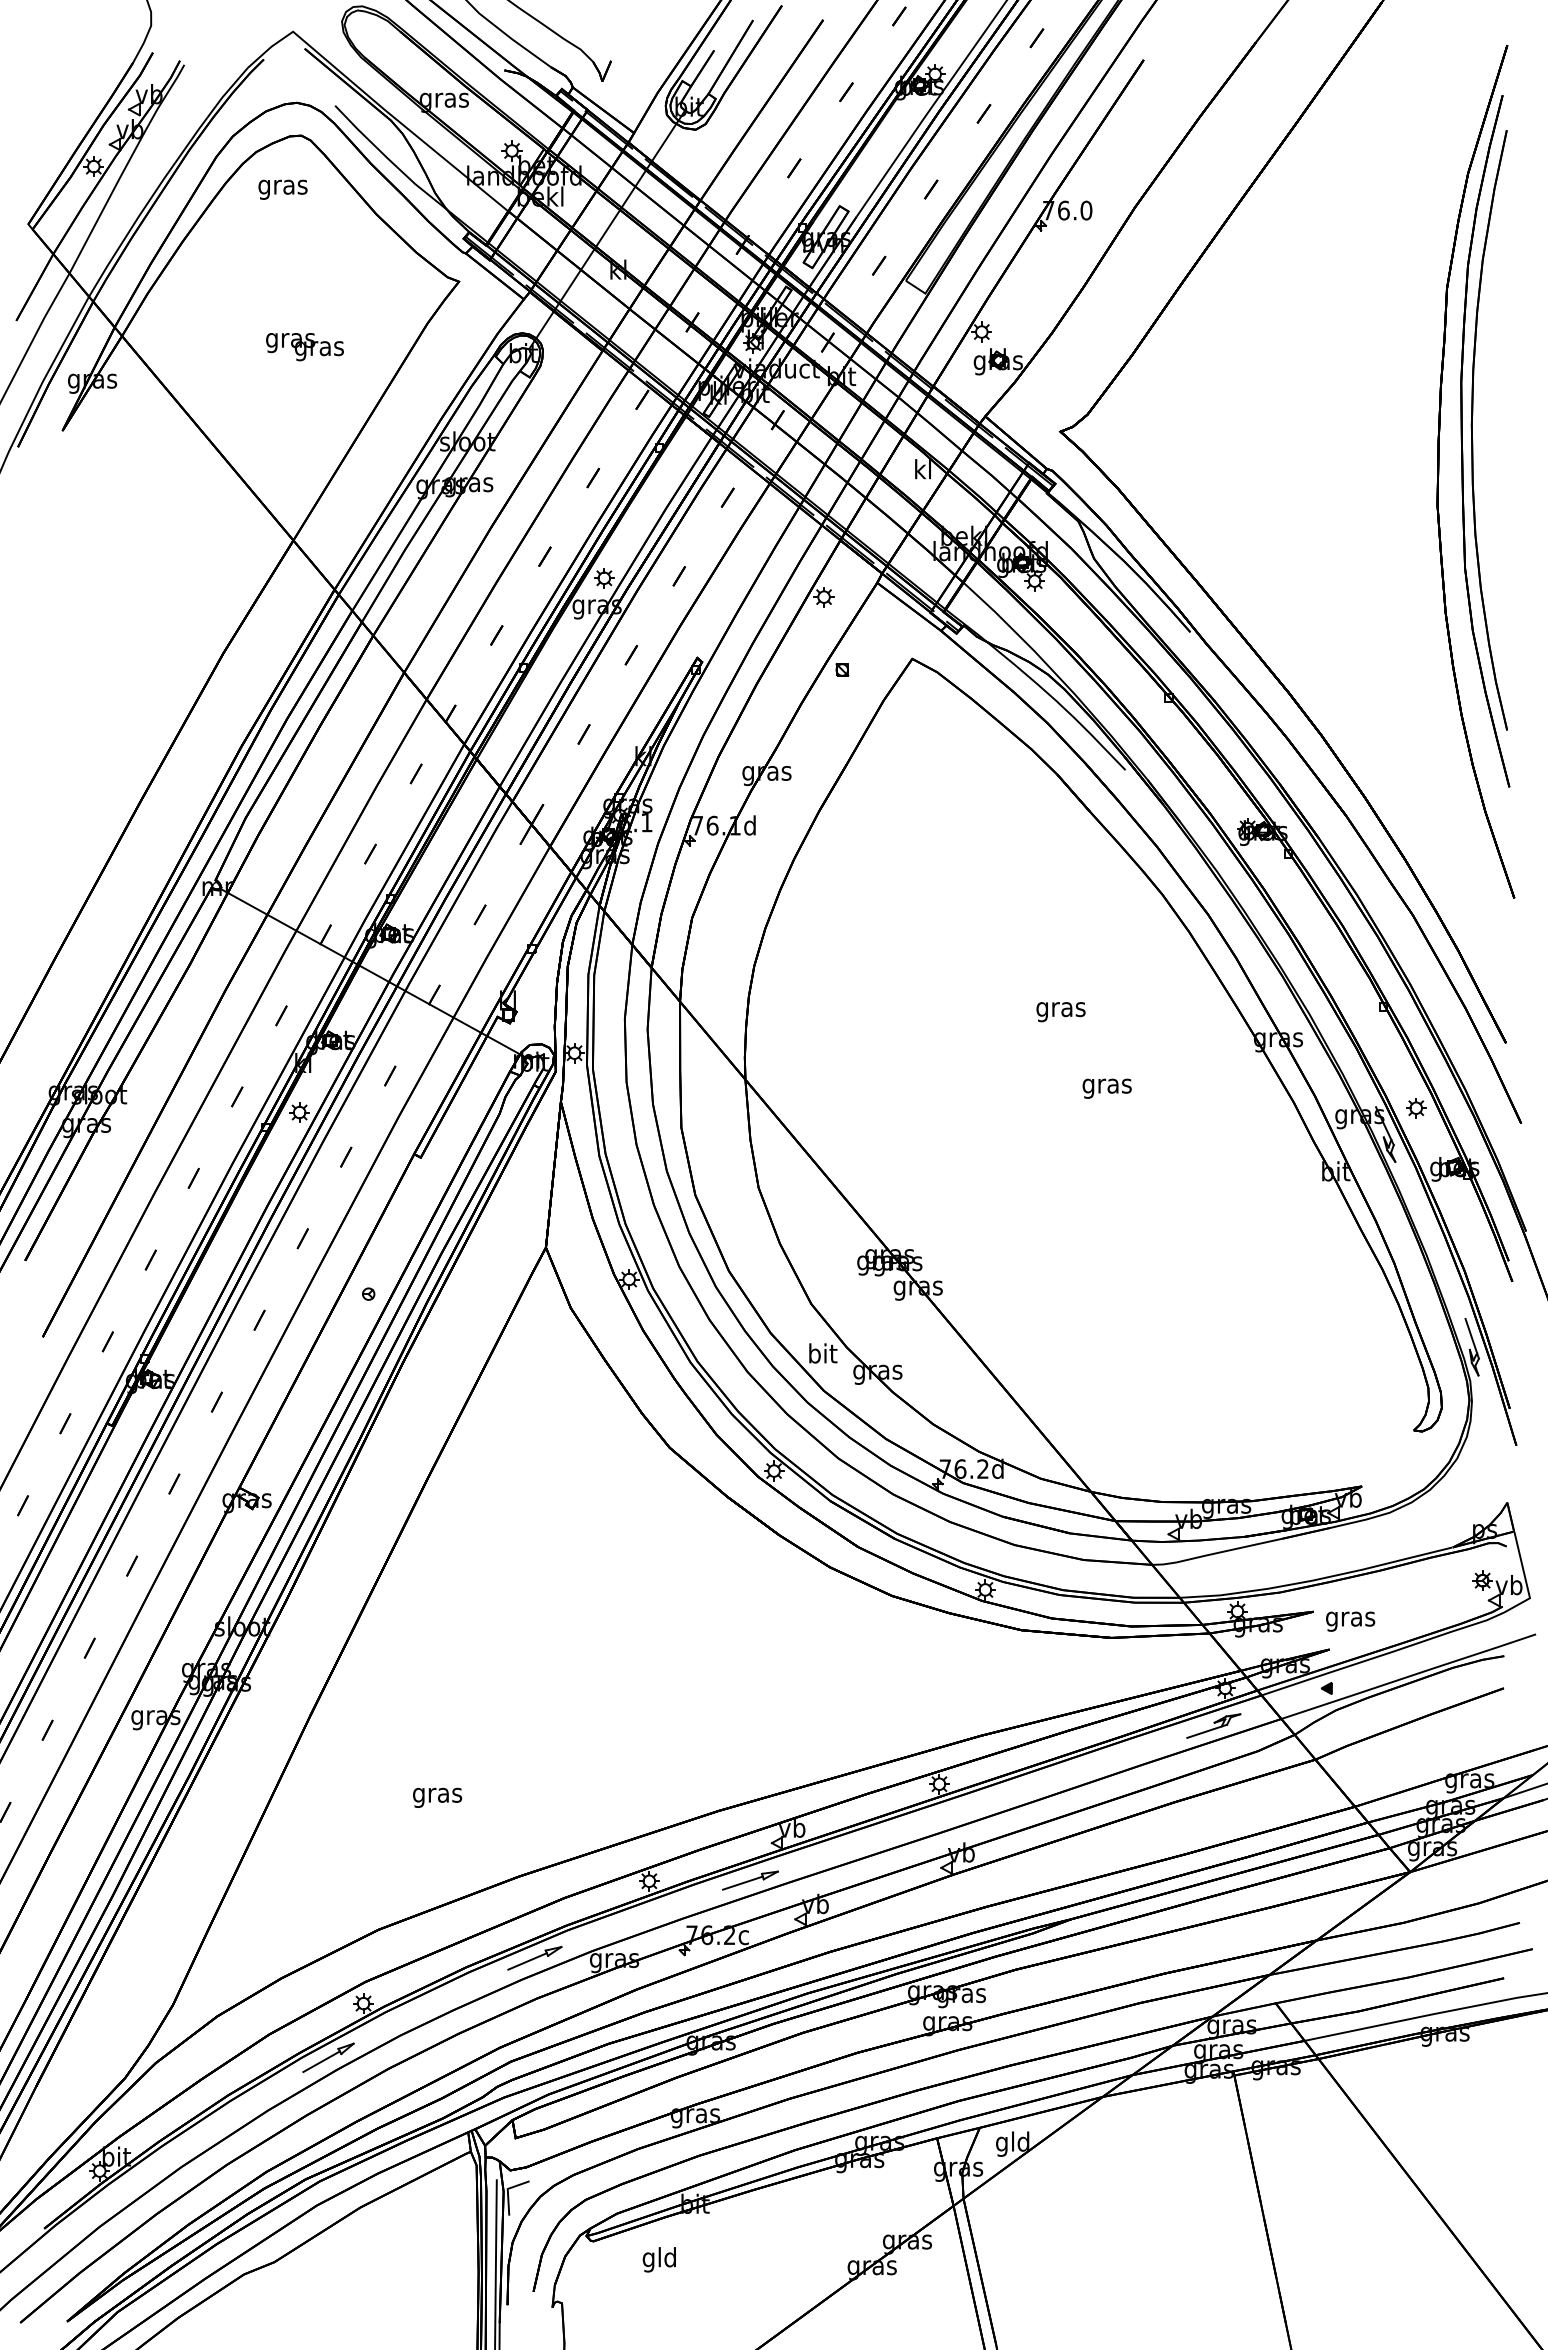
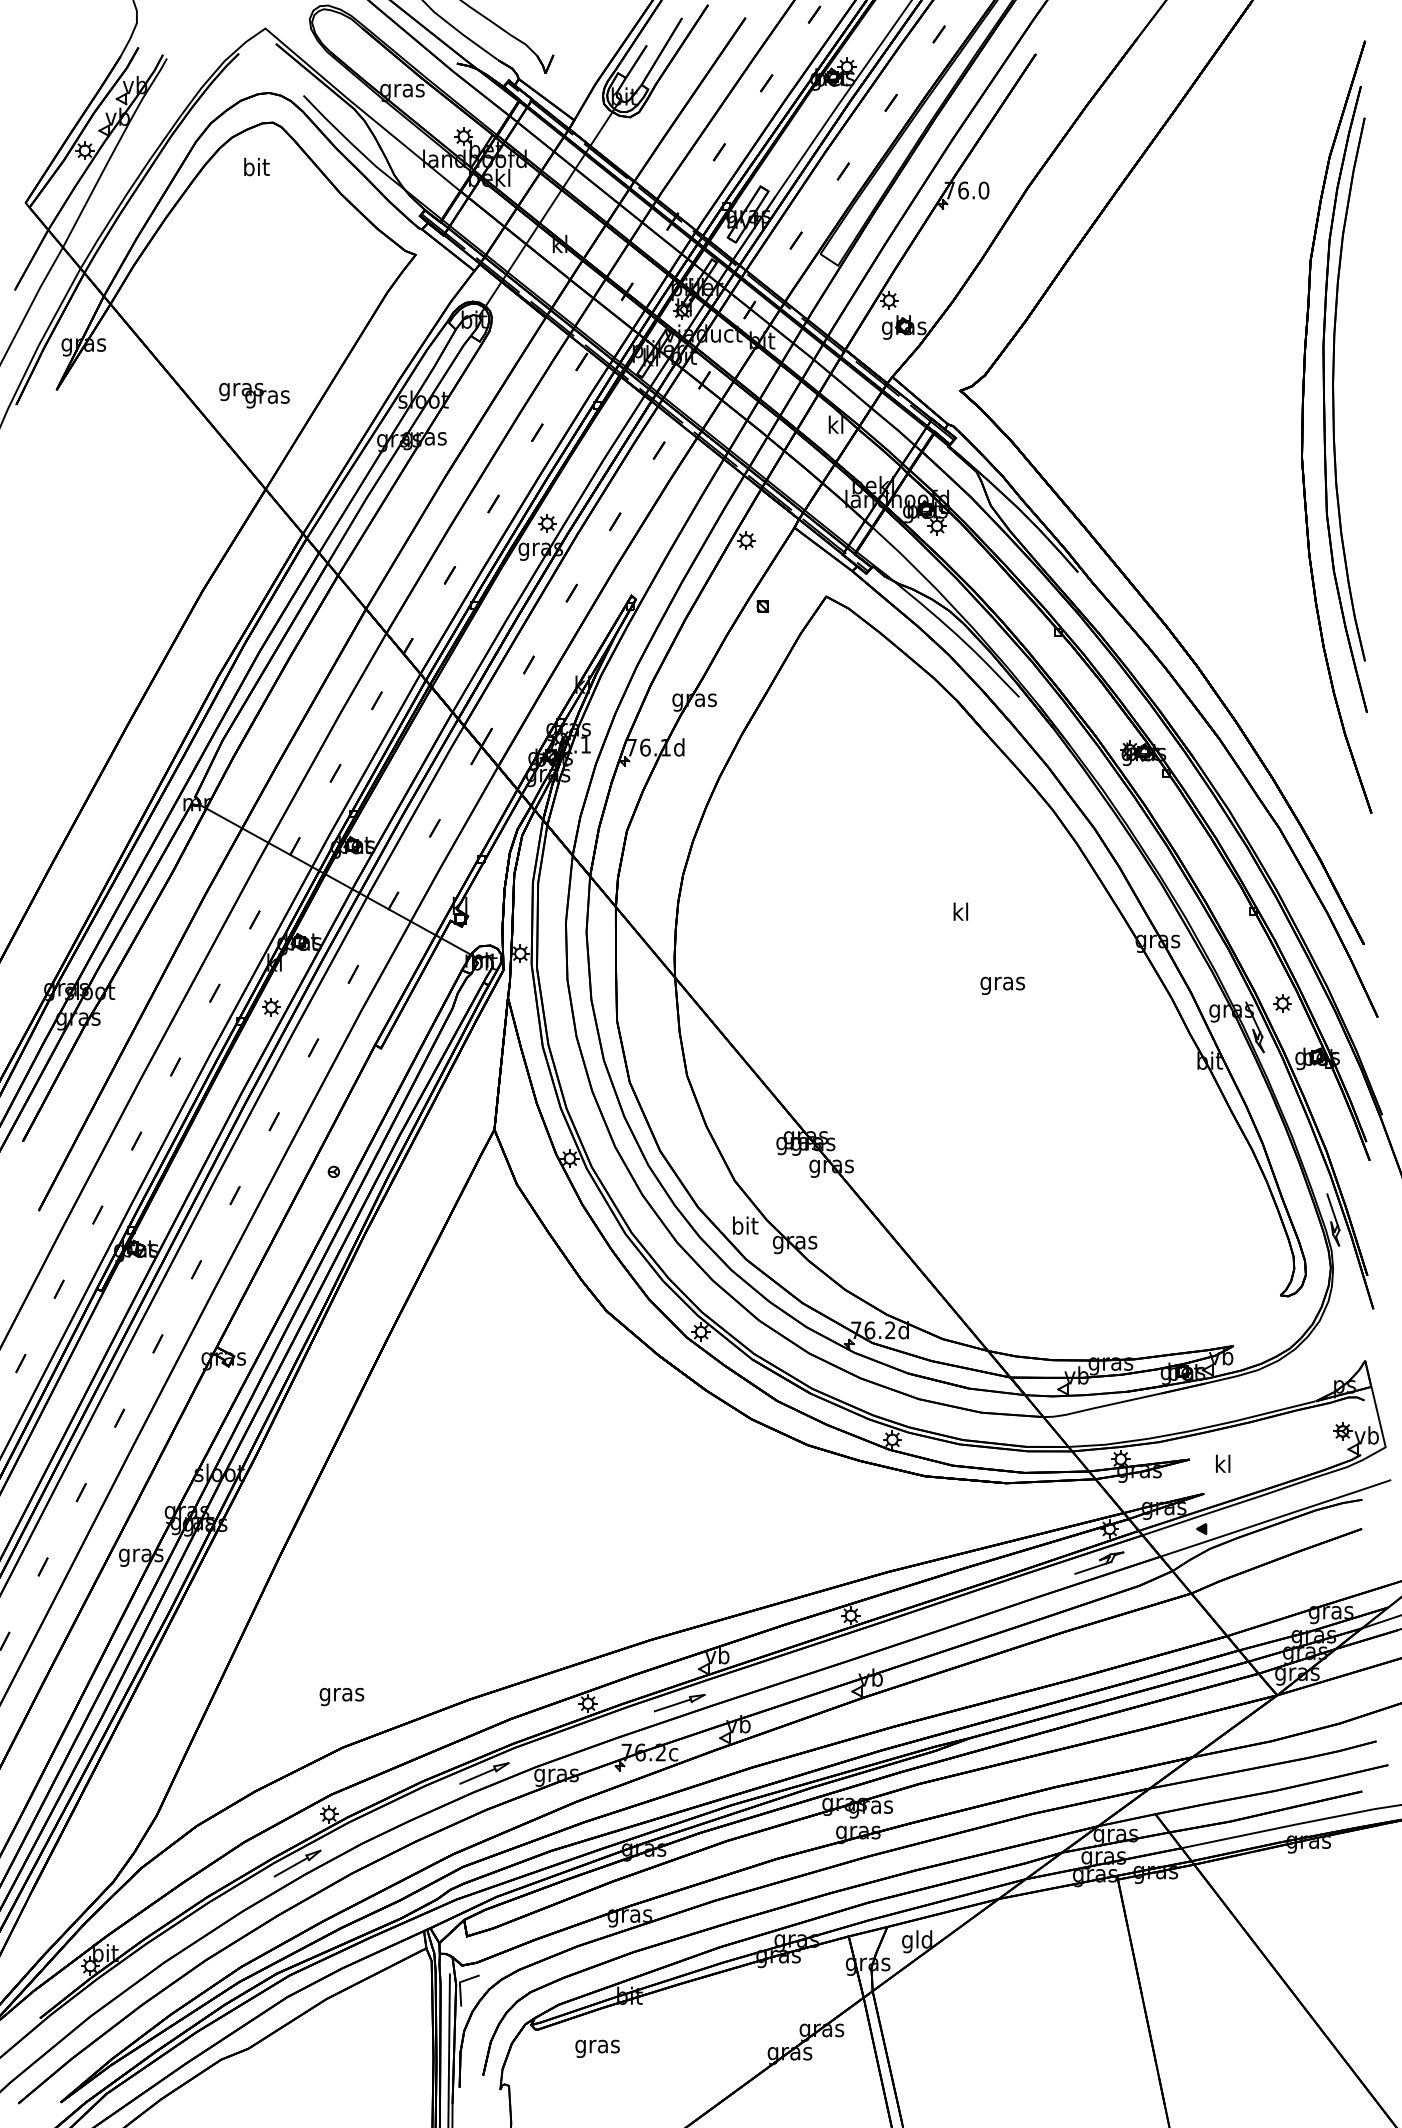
text: (282, 186) -> (255, 168), gras -> bit
text: (304, 347) -> (254, 396), moved
text: (1060, 1009) -> (960, 914), gras -> kl
text: (1350, 1618) -> (1223, 1465), gras -> kl
text: (437, 1797) -> (341, 1696), moved
text: (659, 2259) -> (597, 2046), gld -> gras

